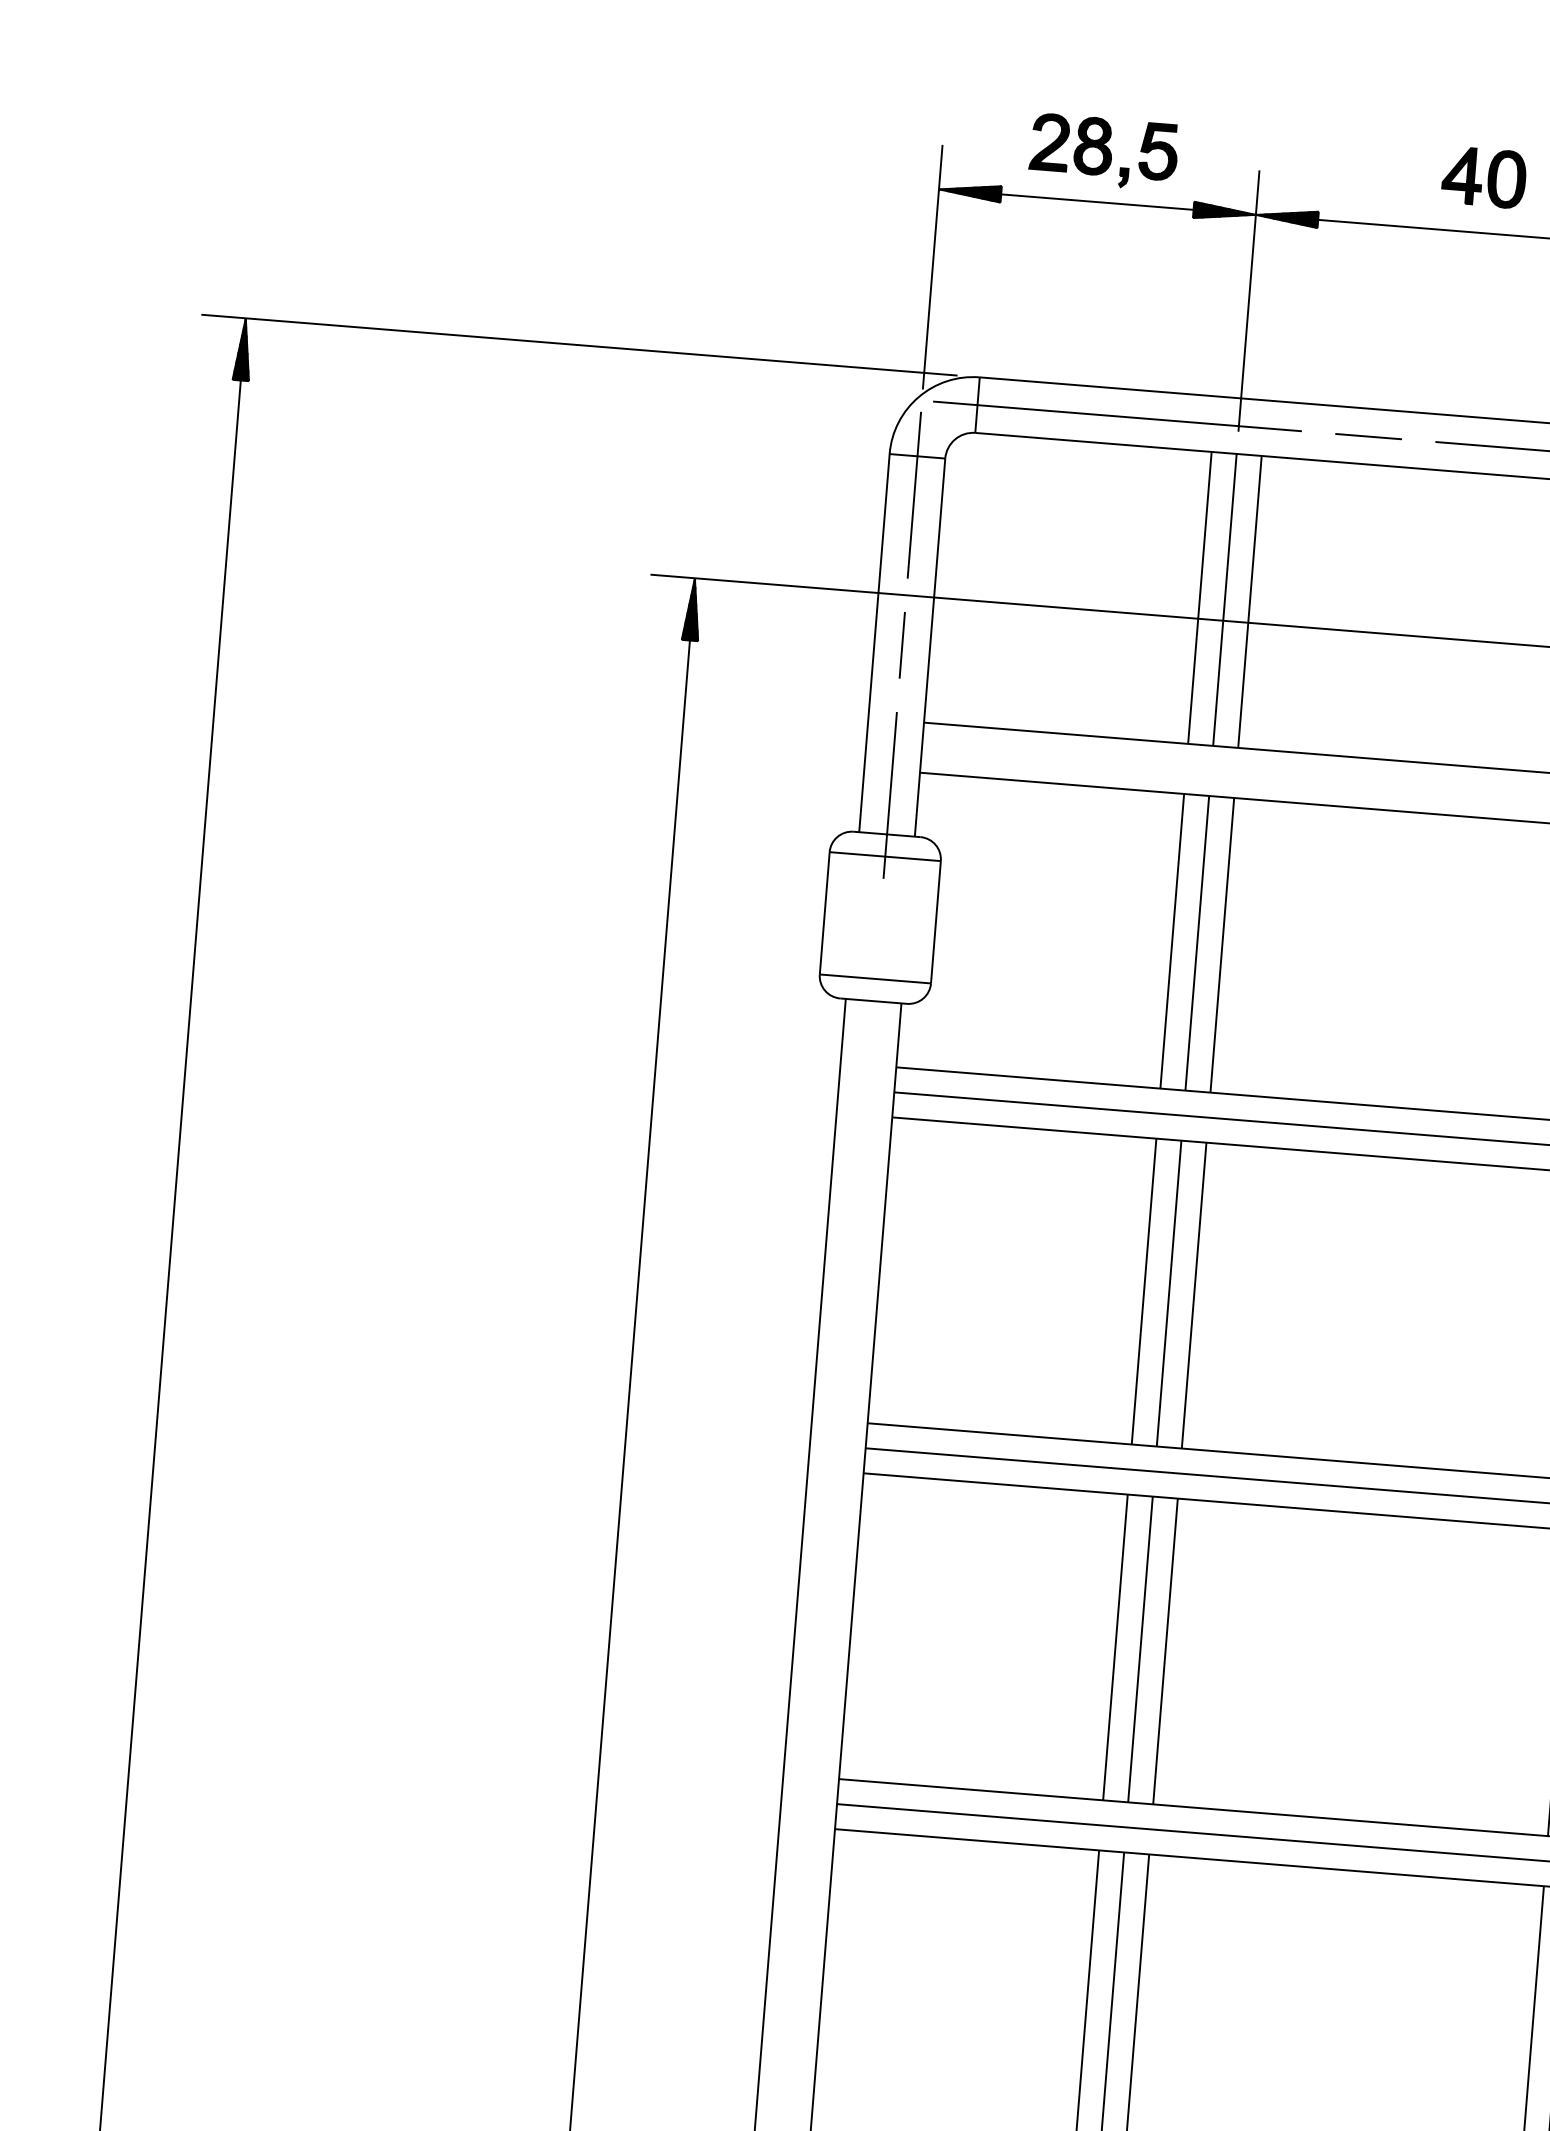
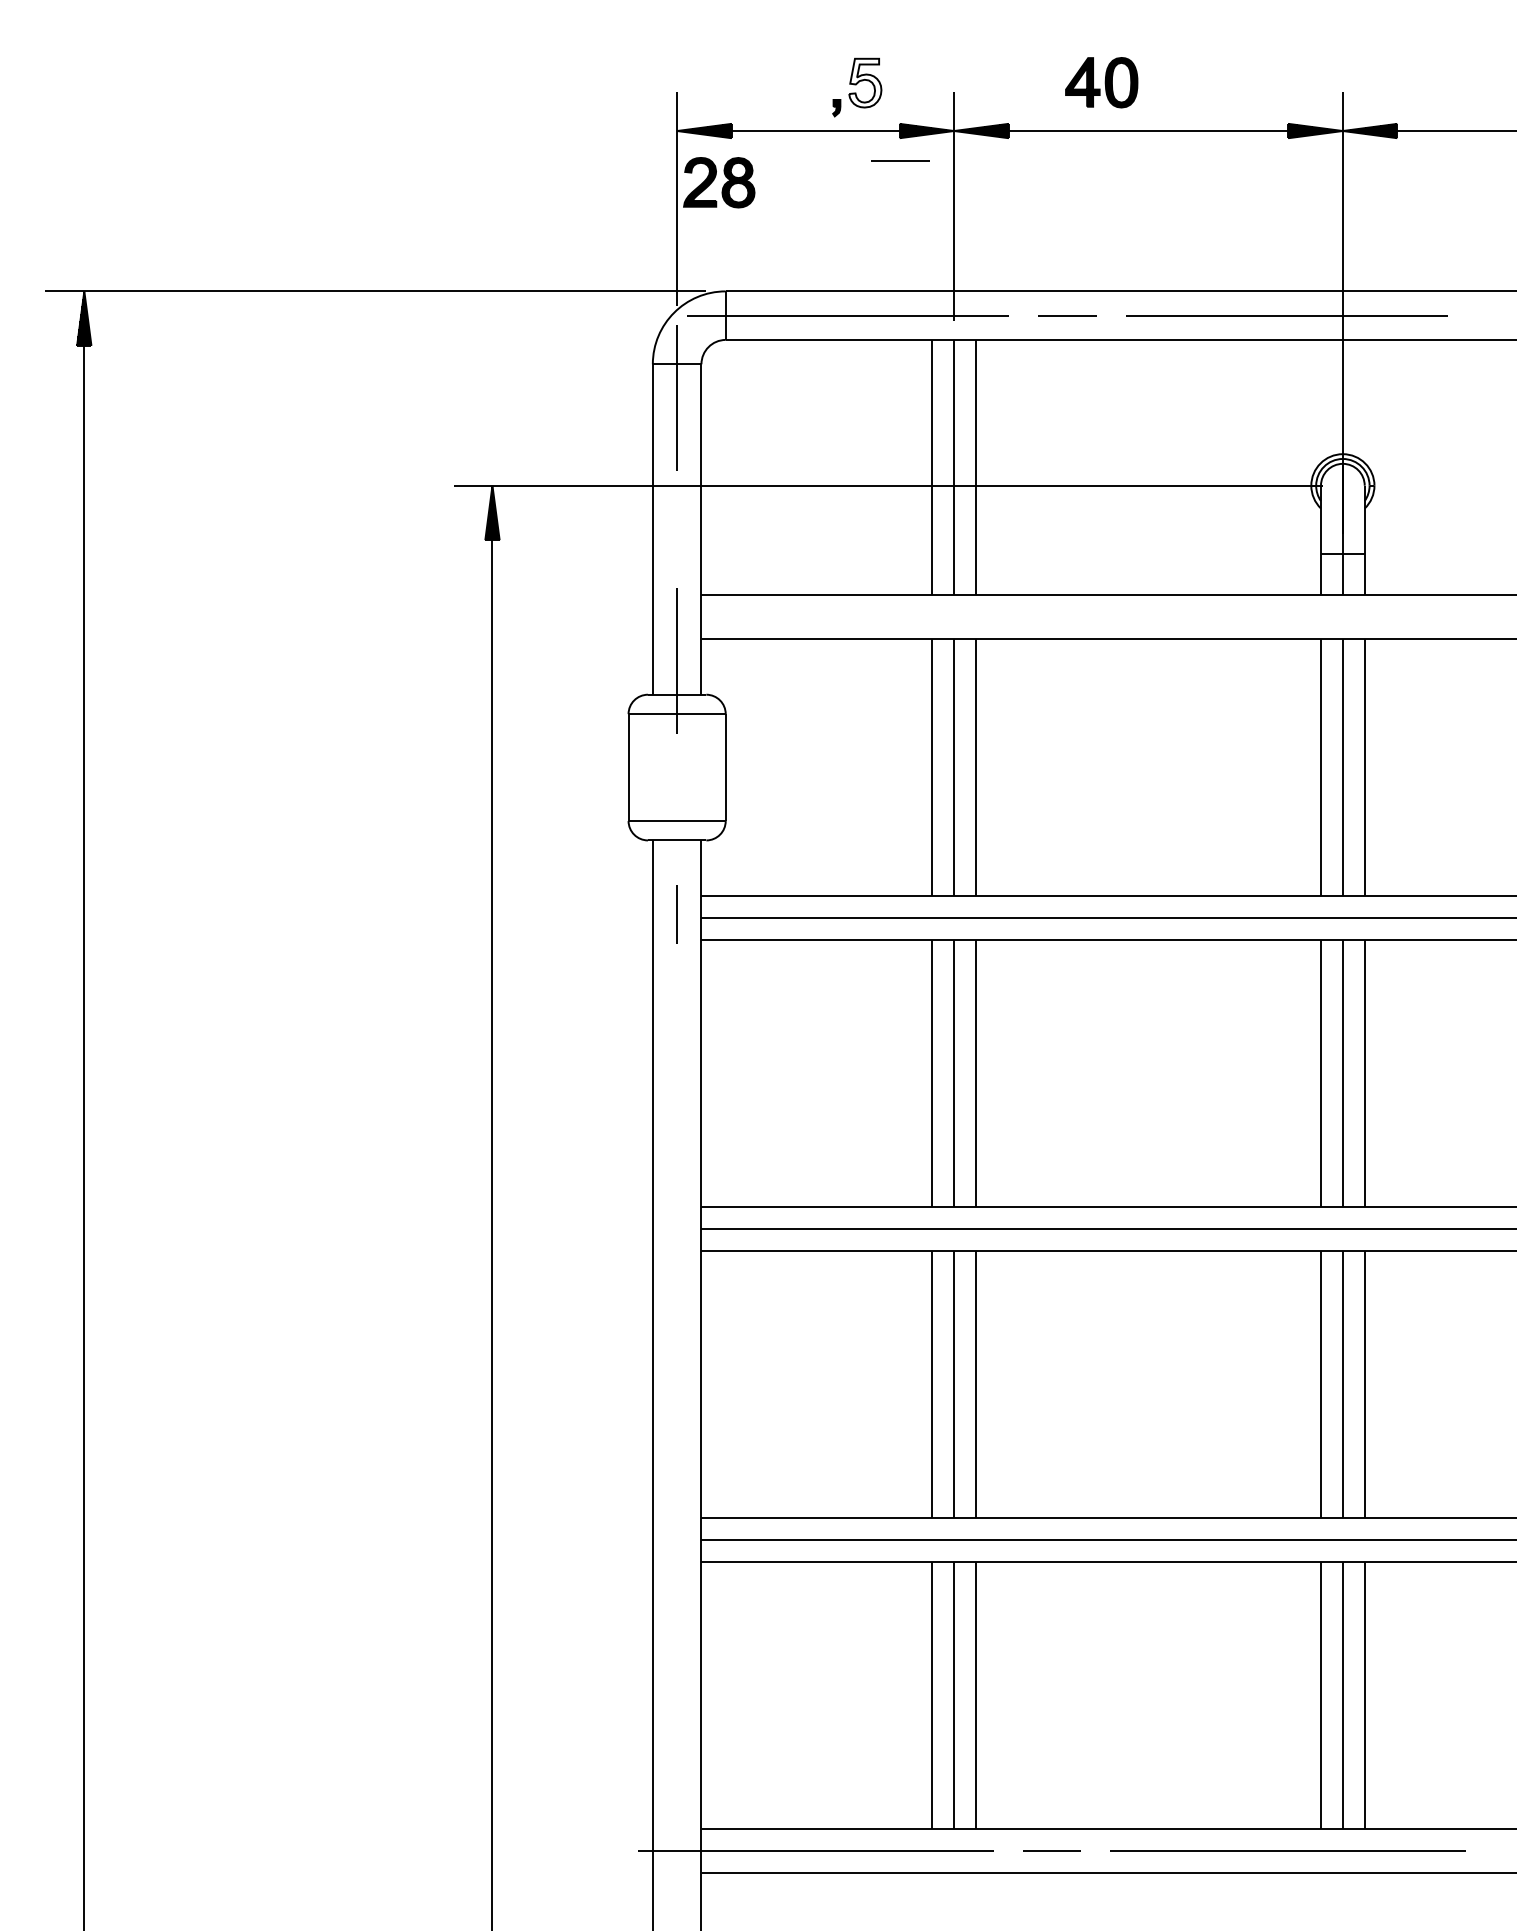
part: (1071, 144) -> (719, 182), moved
fill: (1158, 151) -> (865, 82), removed
part: (1483, 177) -> (1101, 82), moved
line: (1191, 243) -> (900, 160), added
line: (901, 645) -> (676, 914), moved

